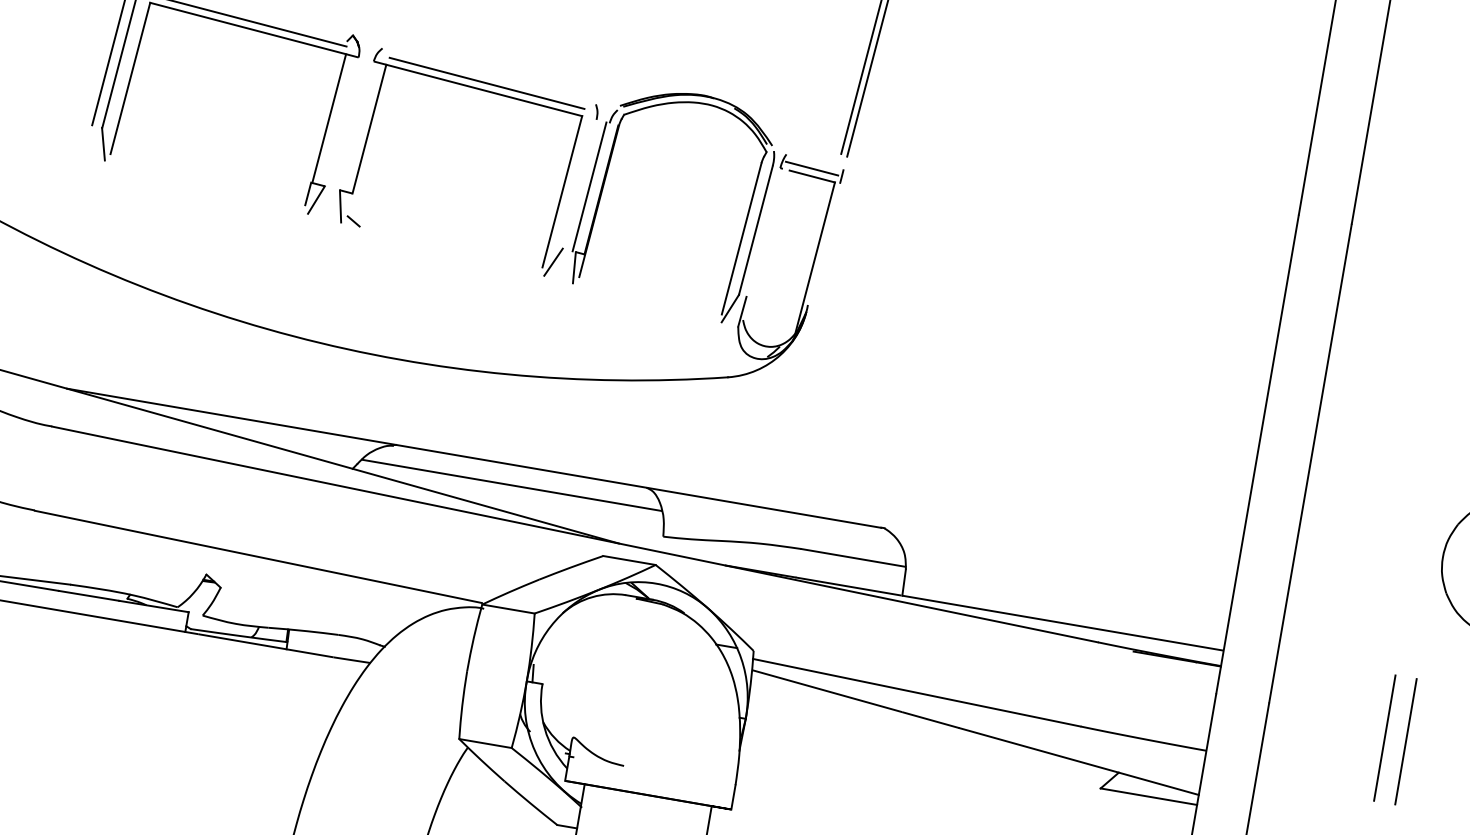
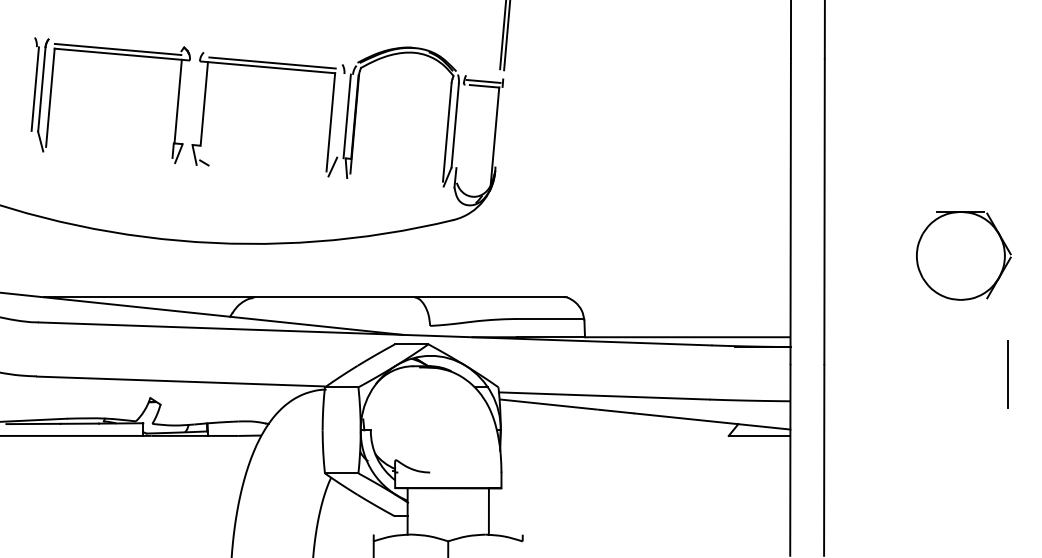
line: (511, 485) -> (330, 310), removed
line: (1384, 738) -> (899, 374), removed
line: (1406, 741) -> (913, 374), removed

